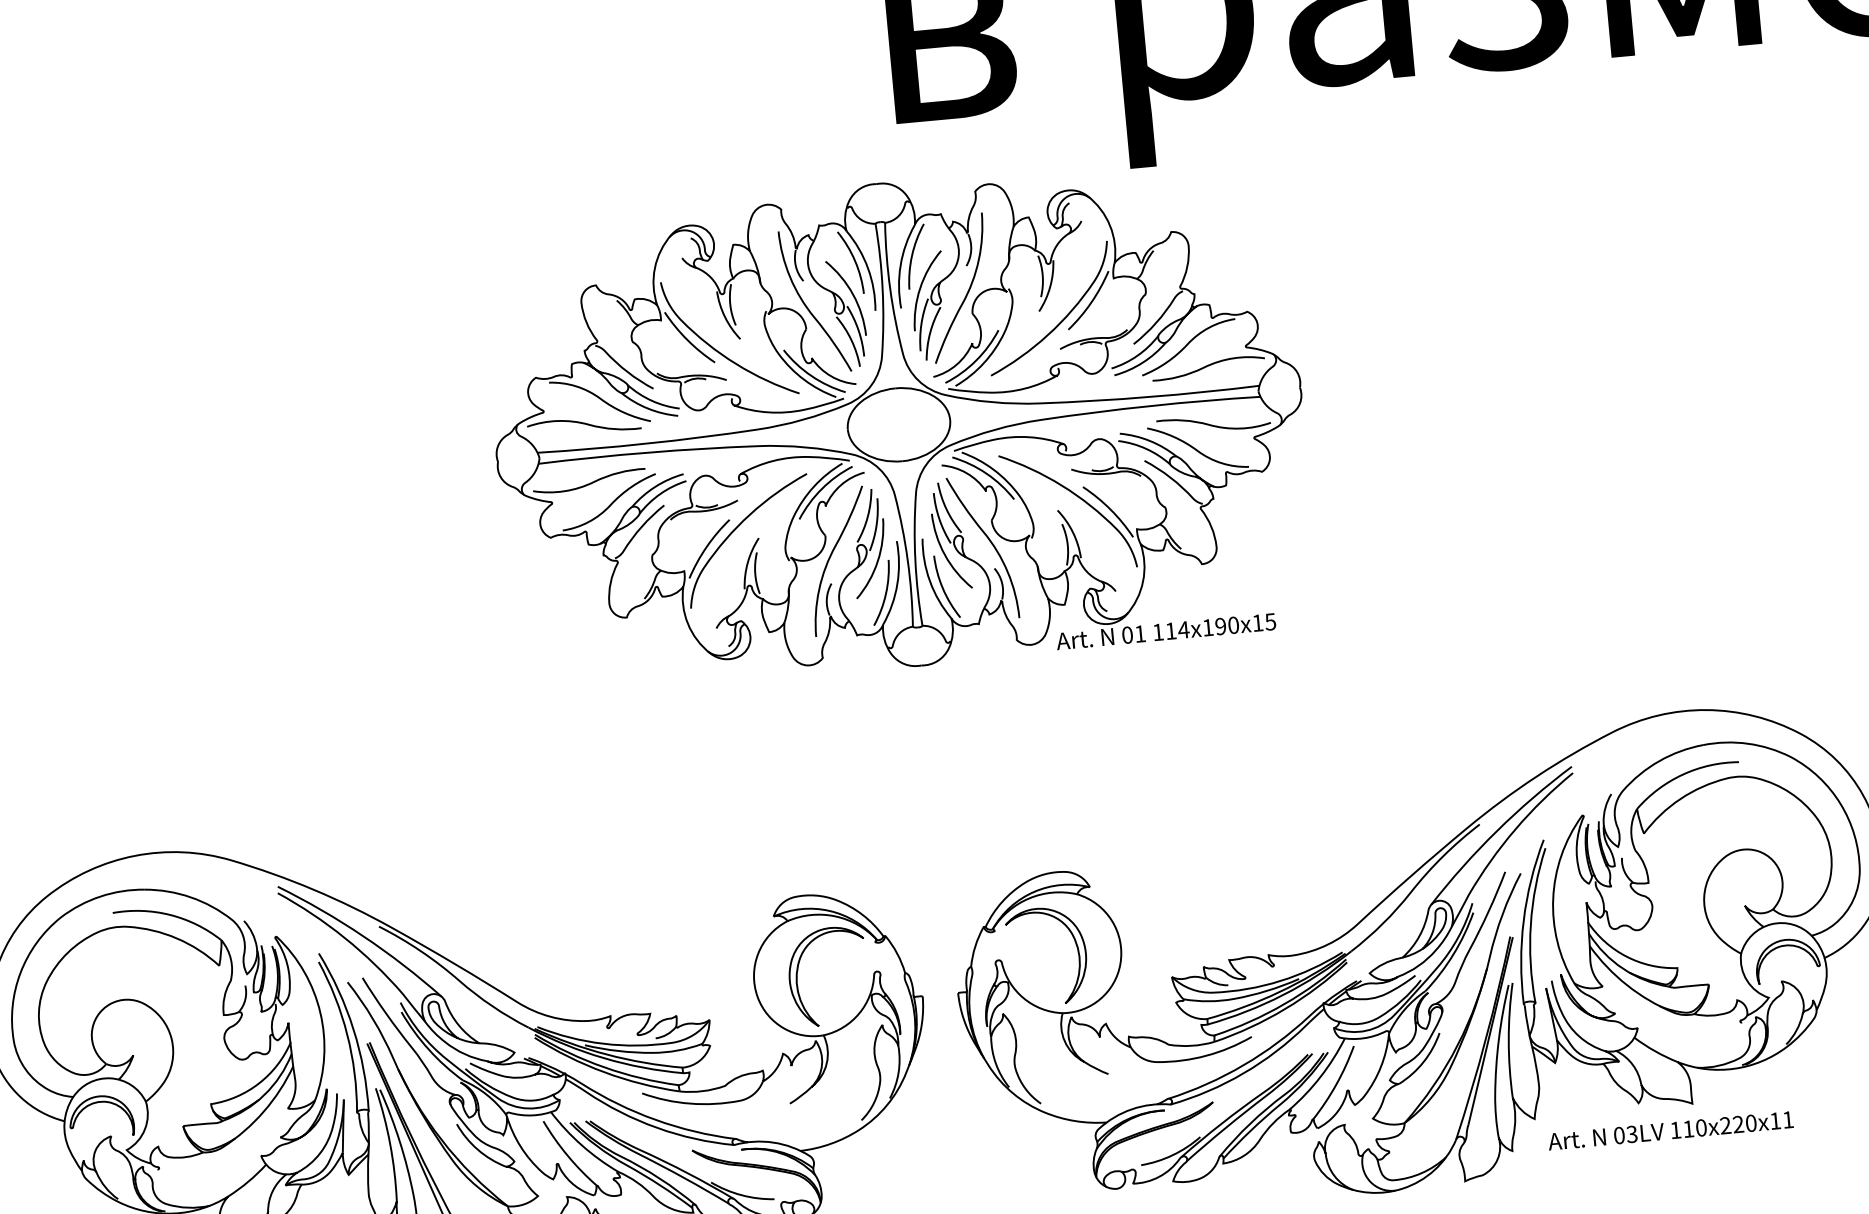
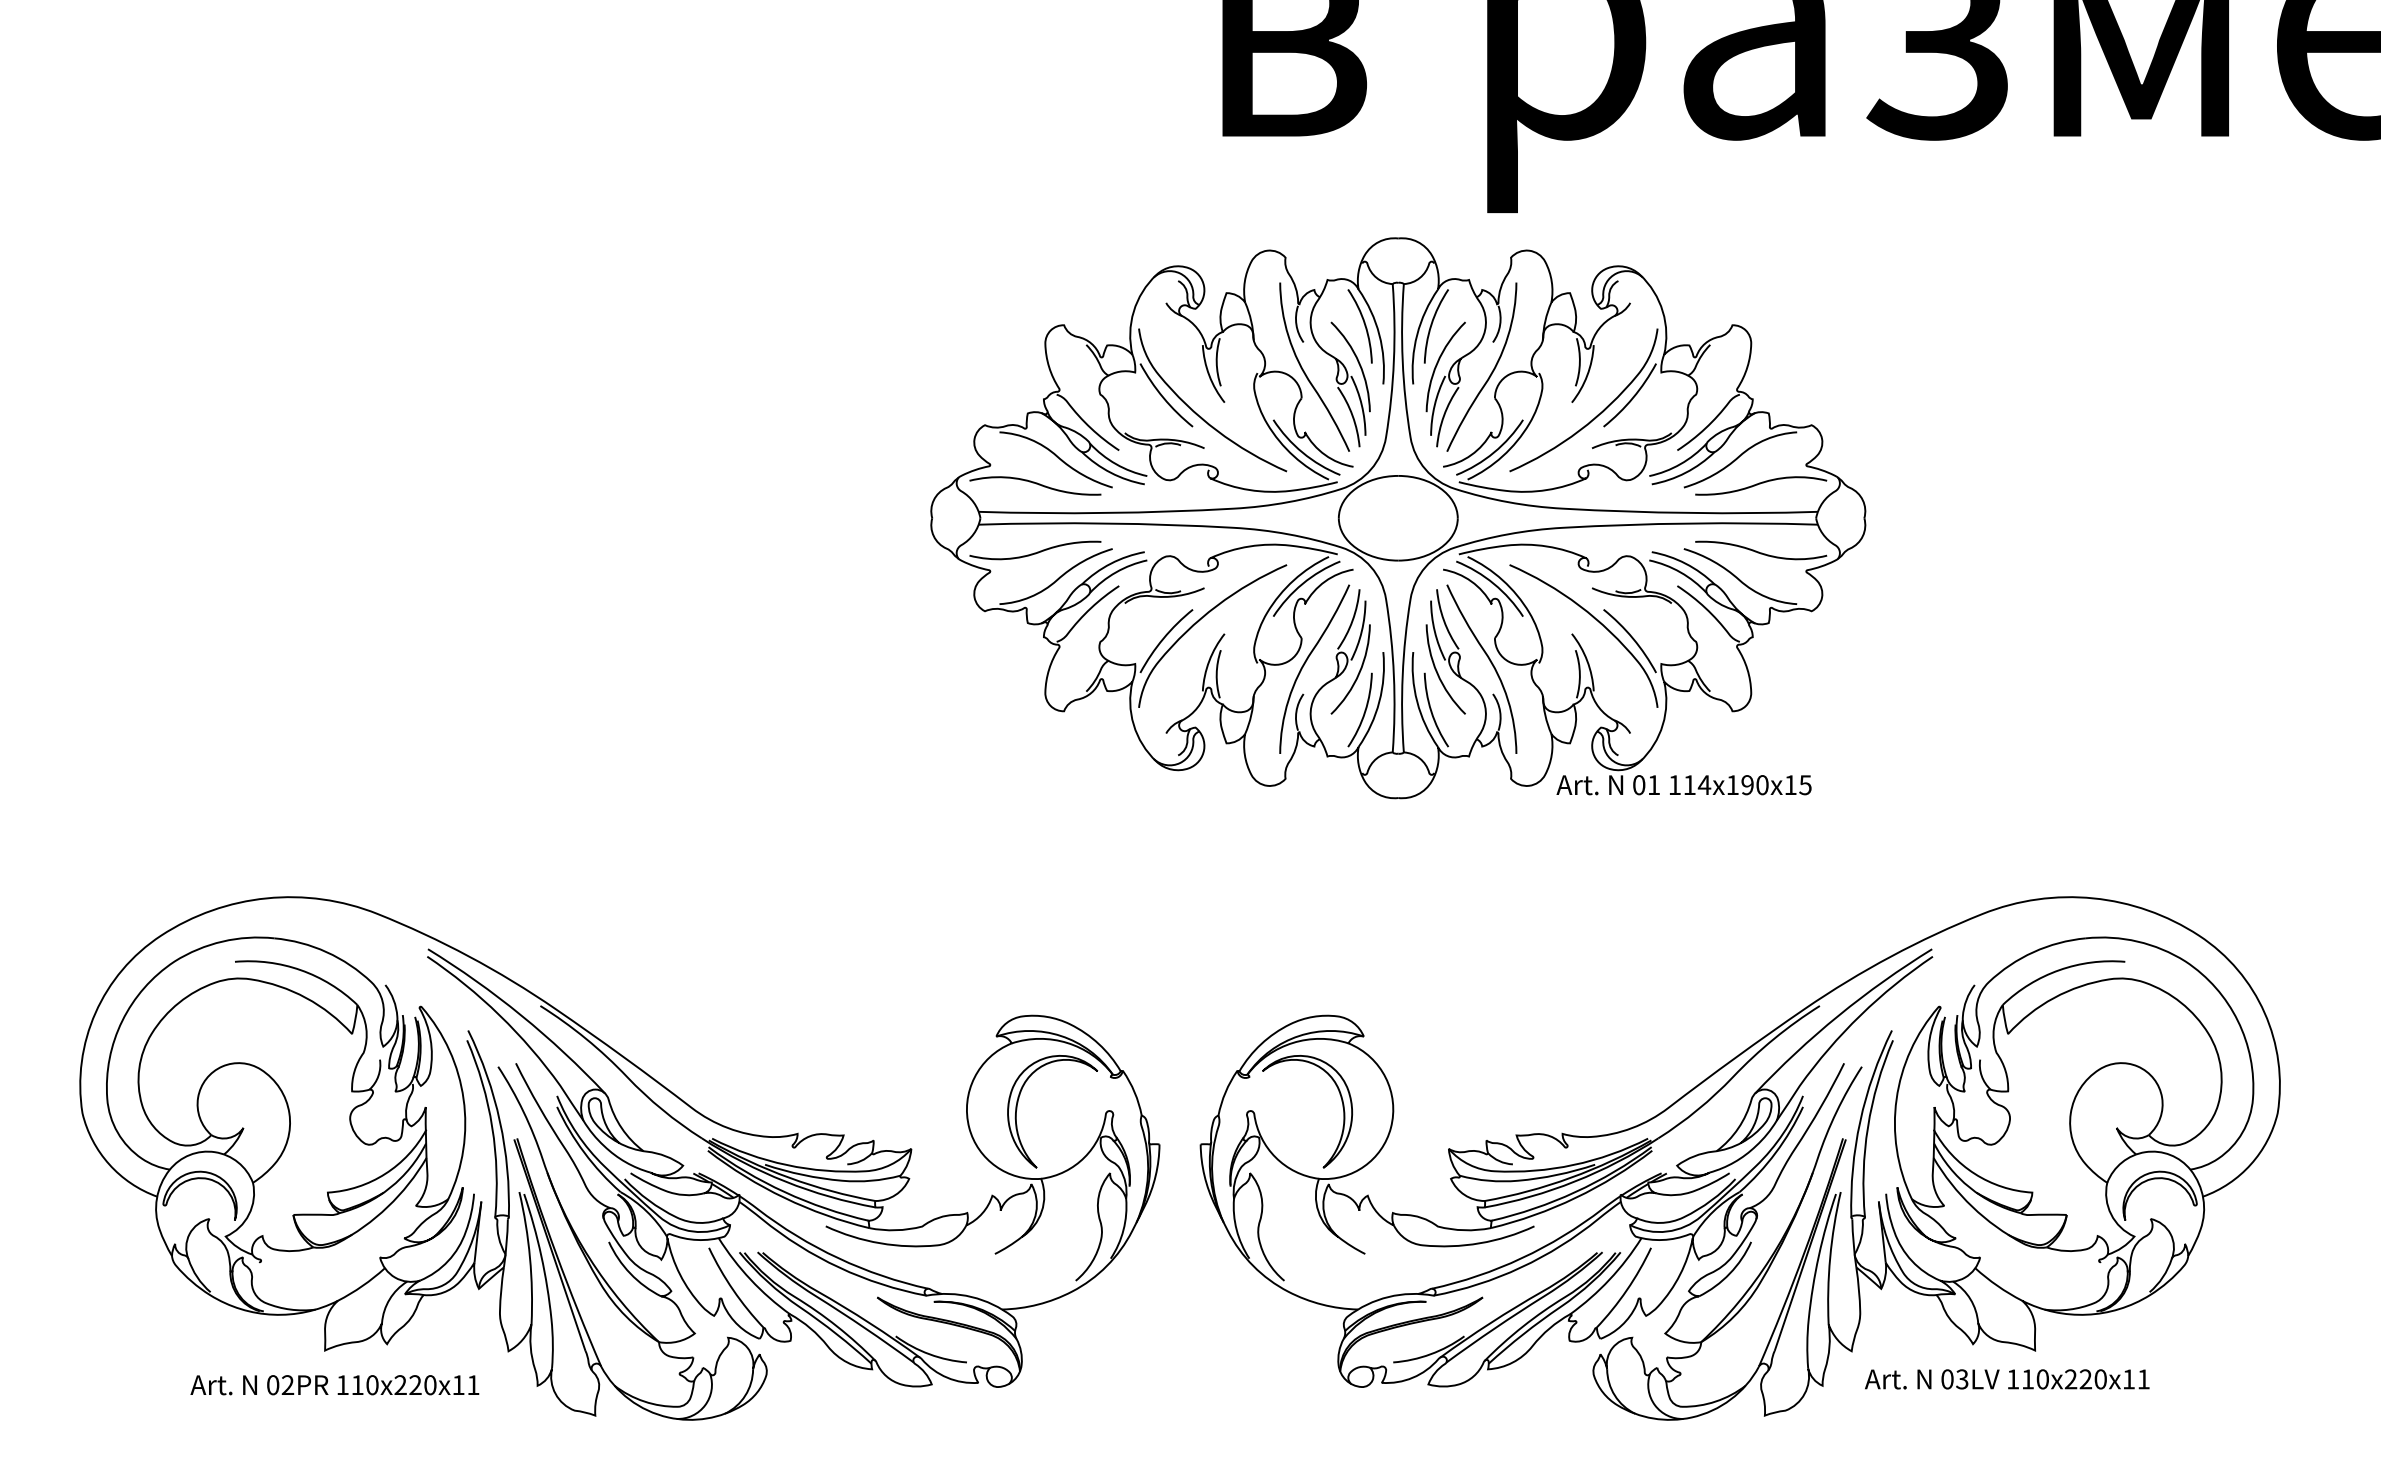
part: (899, 425) -> (1398, 518), moved

